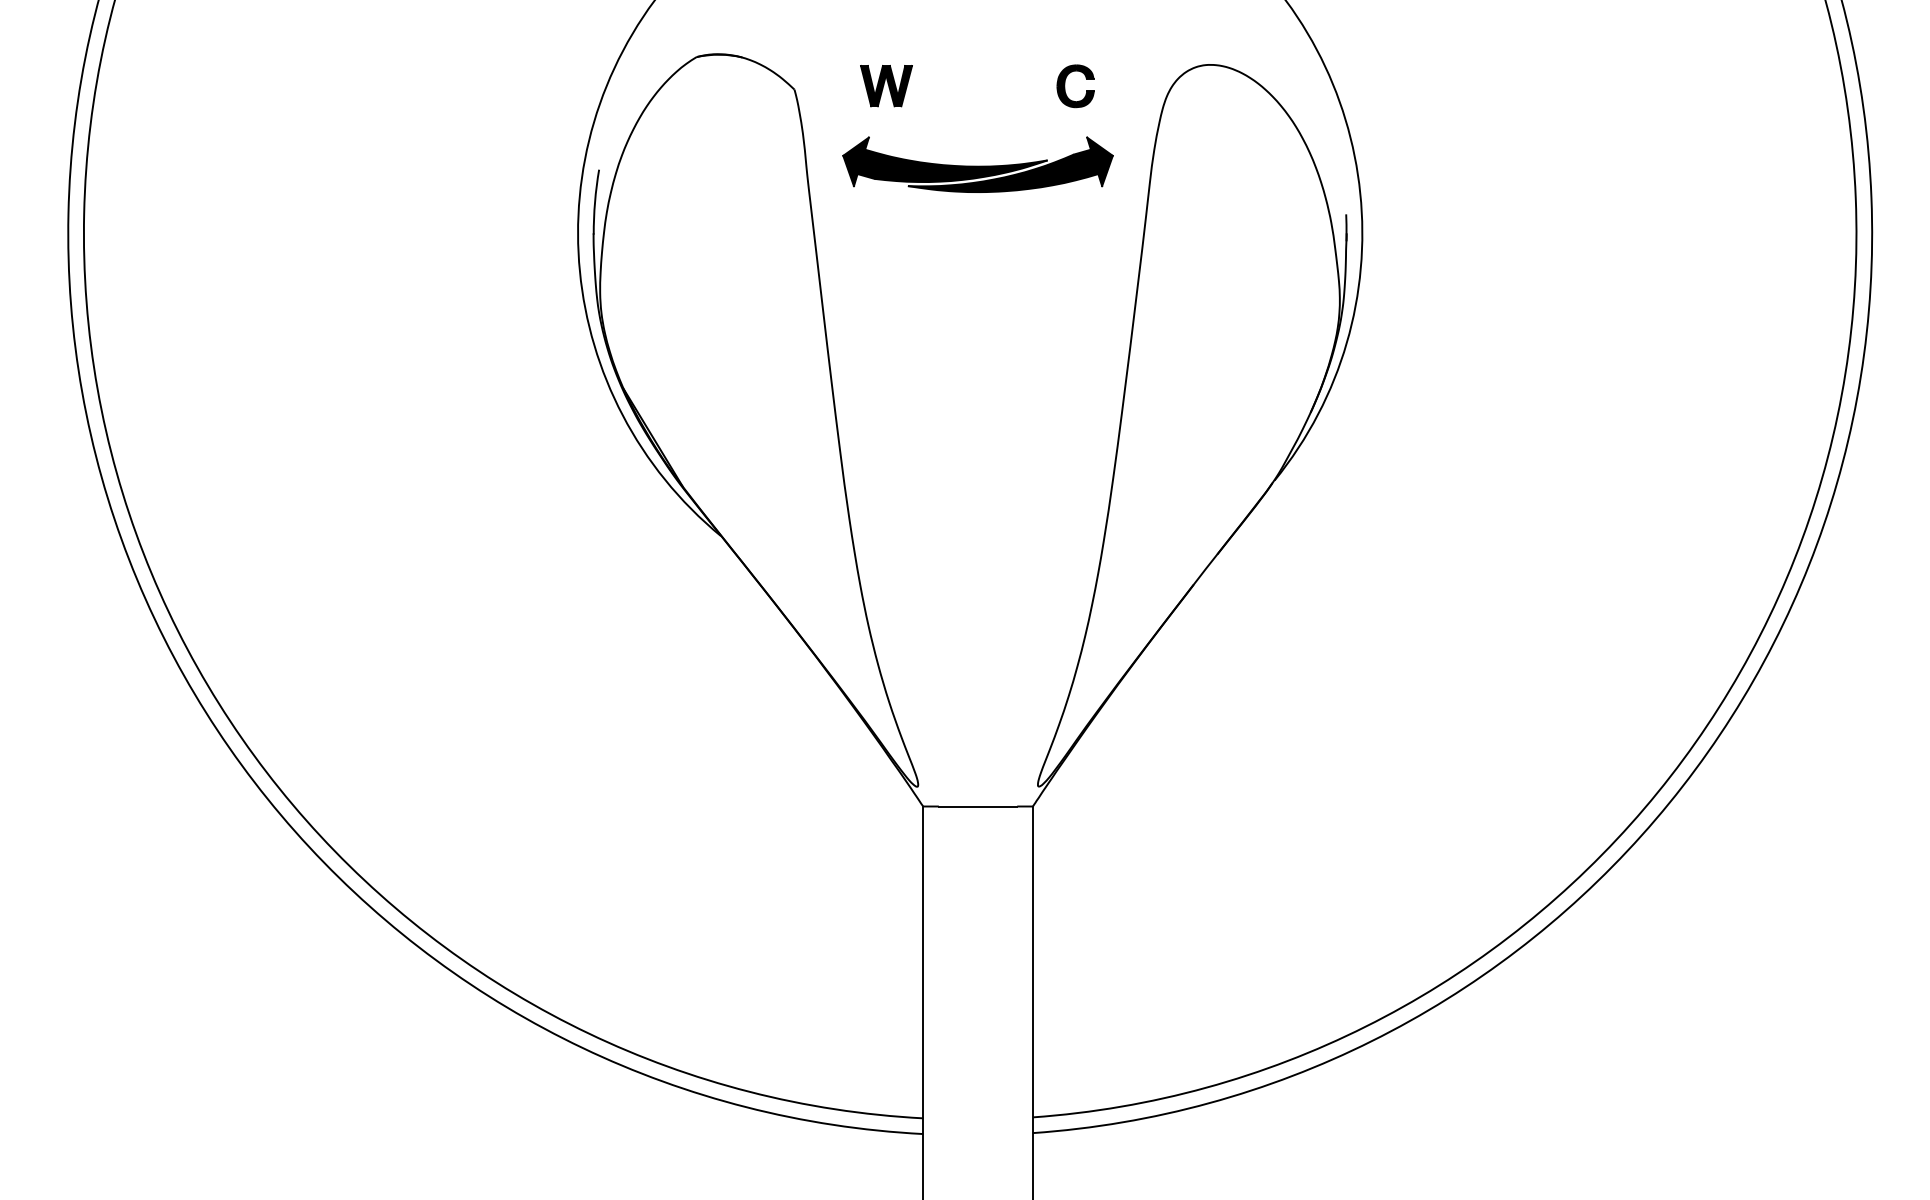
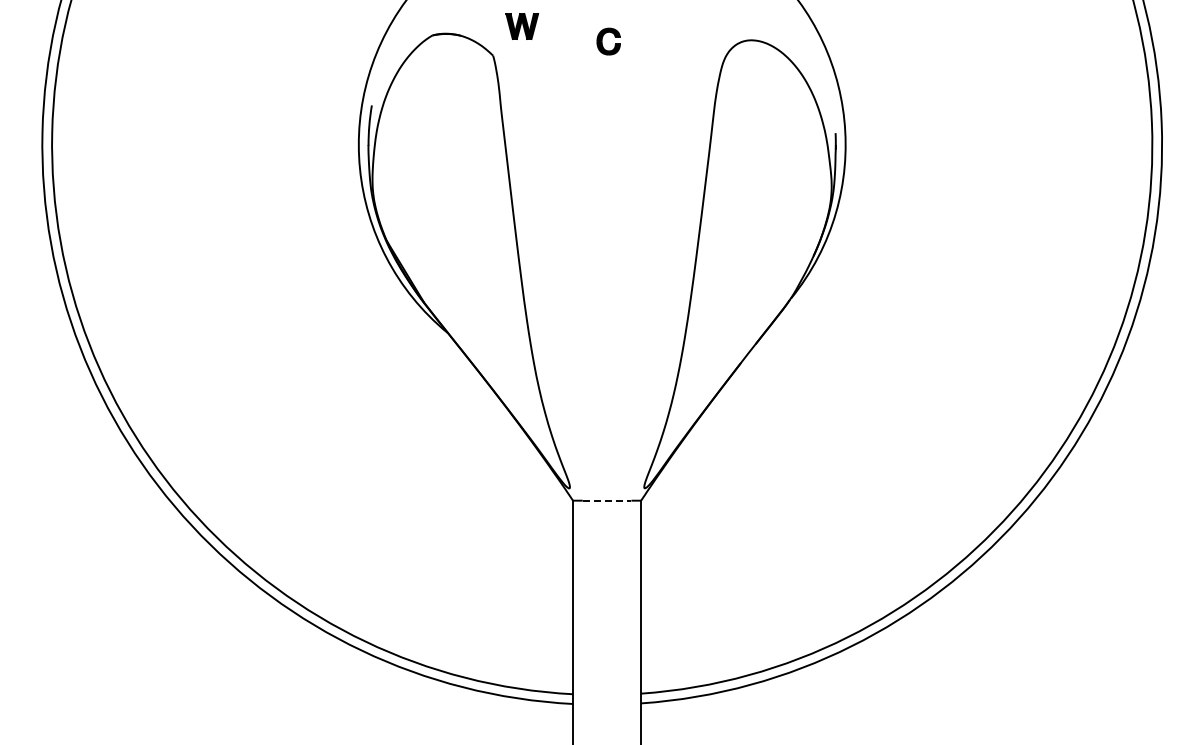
part: (886, 86) -> (522, 26), moved
part: (1075, 86) -> (608, 41), moved
part: (977, 165) -> (606, 102), removed
line: (978, 806) -> (607, 500), solid -> dashed

